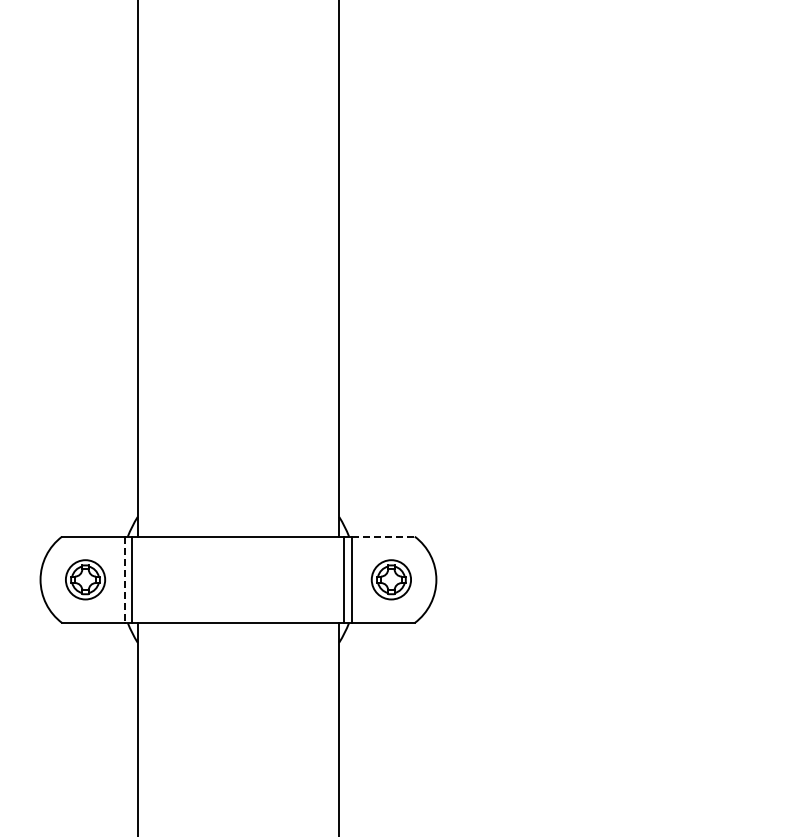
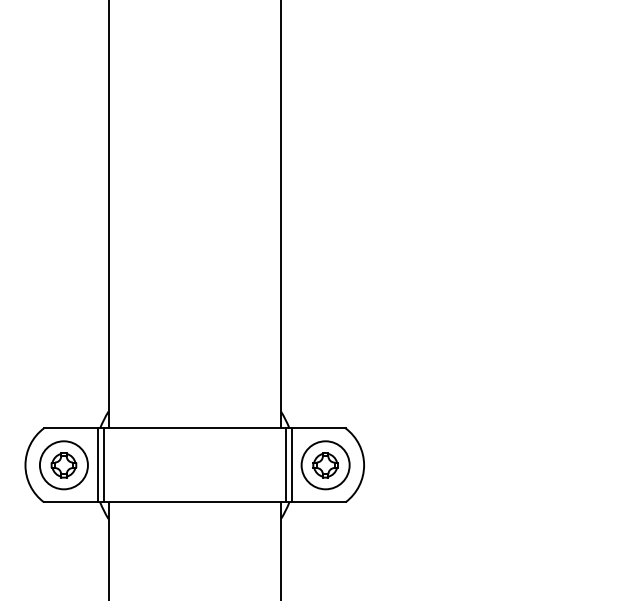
line: (383, 536) -> (318, 428), dashed -> solid
circle: (85, 579) -> (63, 465), size x1.43
circle: (391, 579) -> (325, 465), size x1.43
line: (125, 580) -> (98, 465), dashed -> solid

